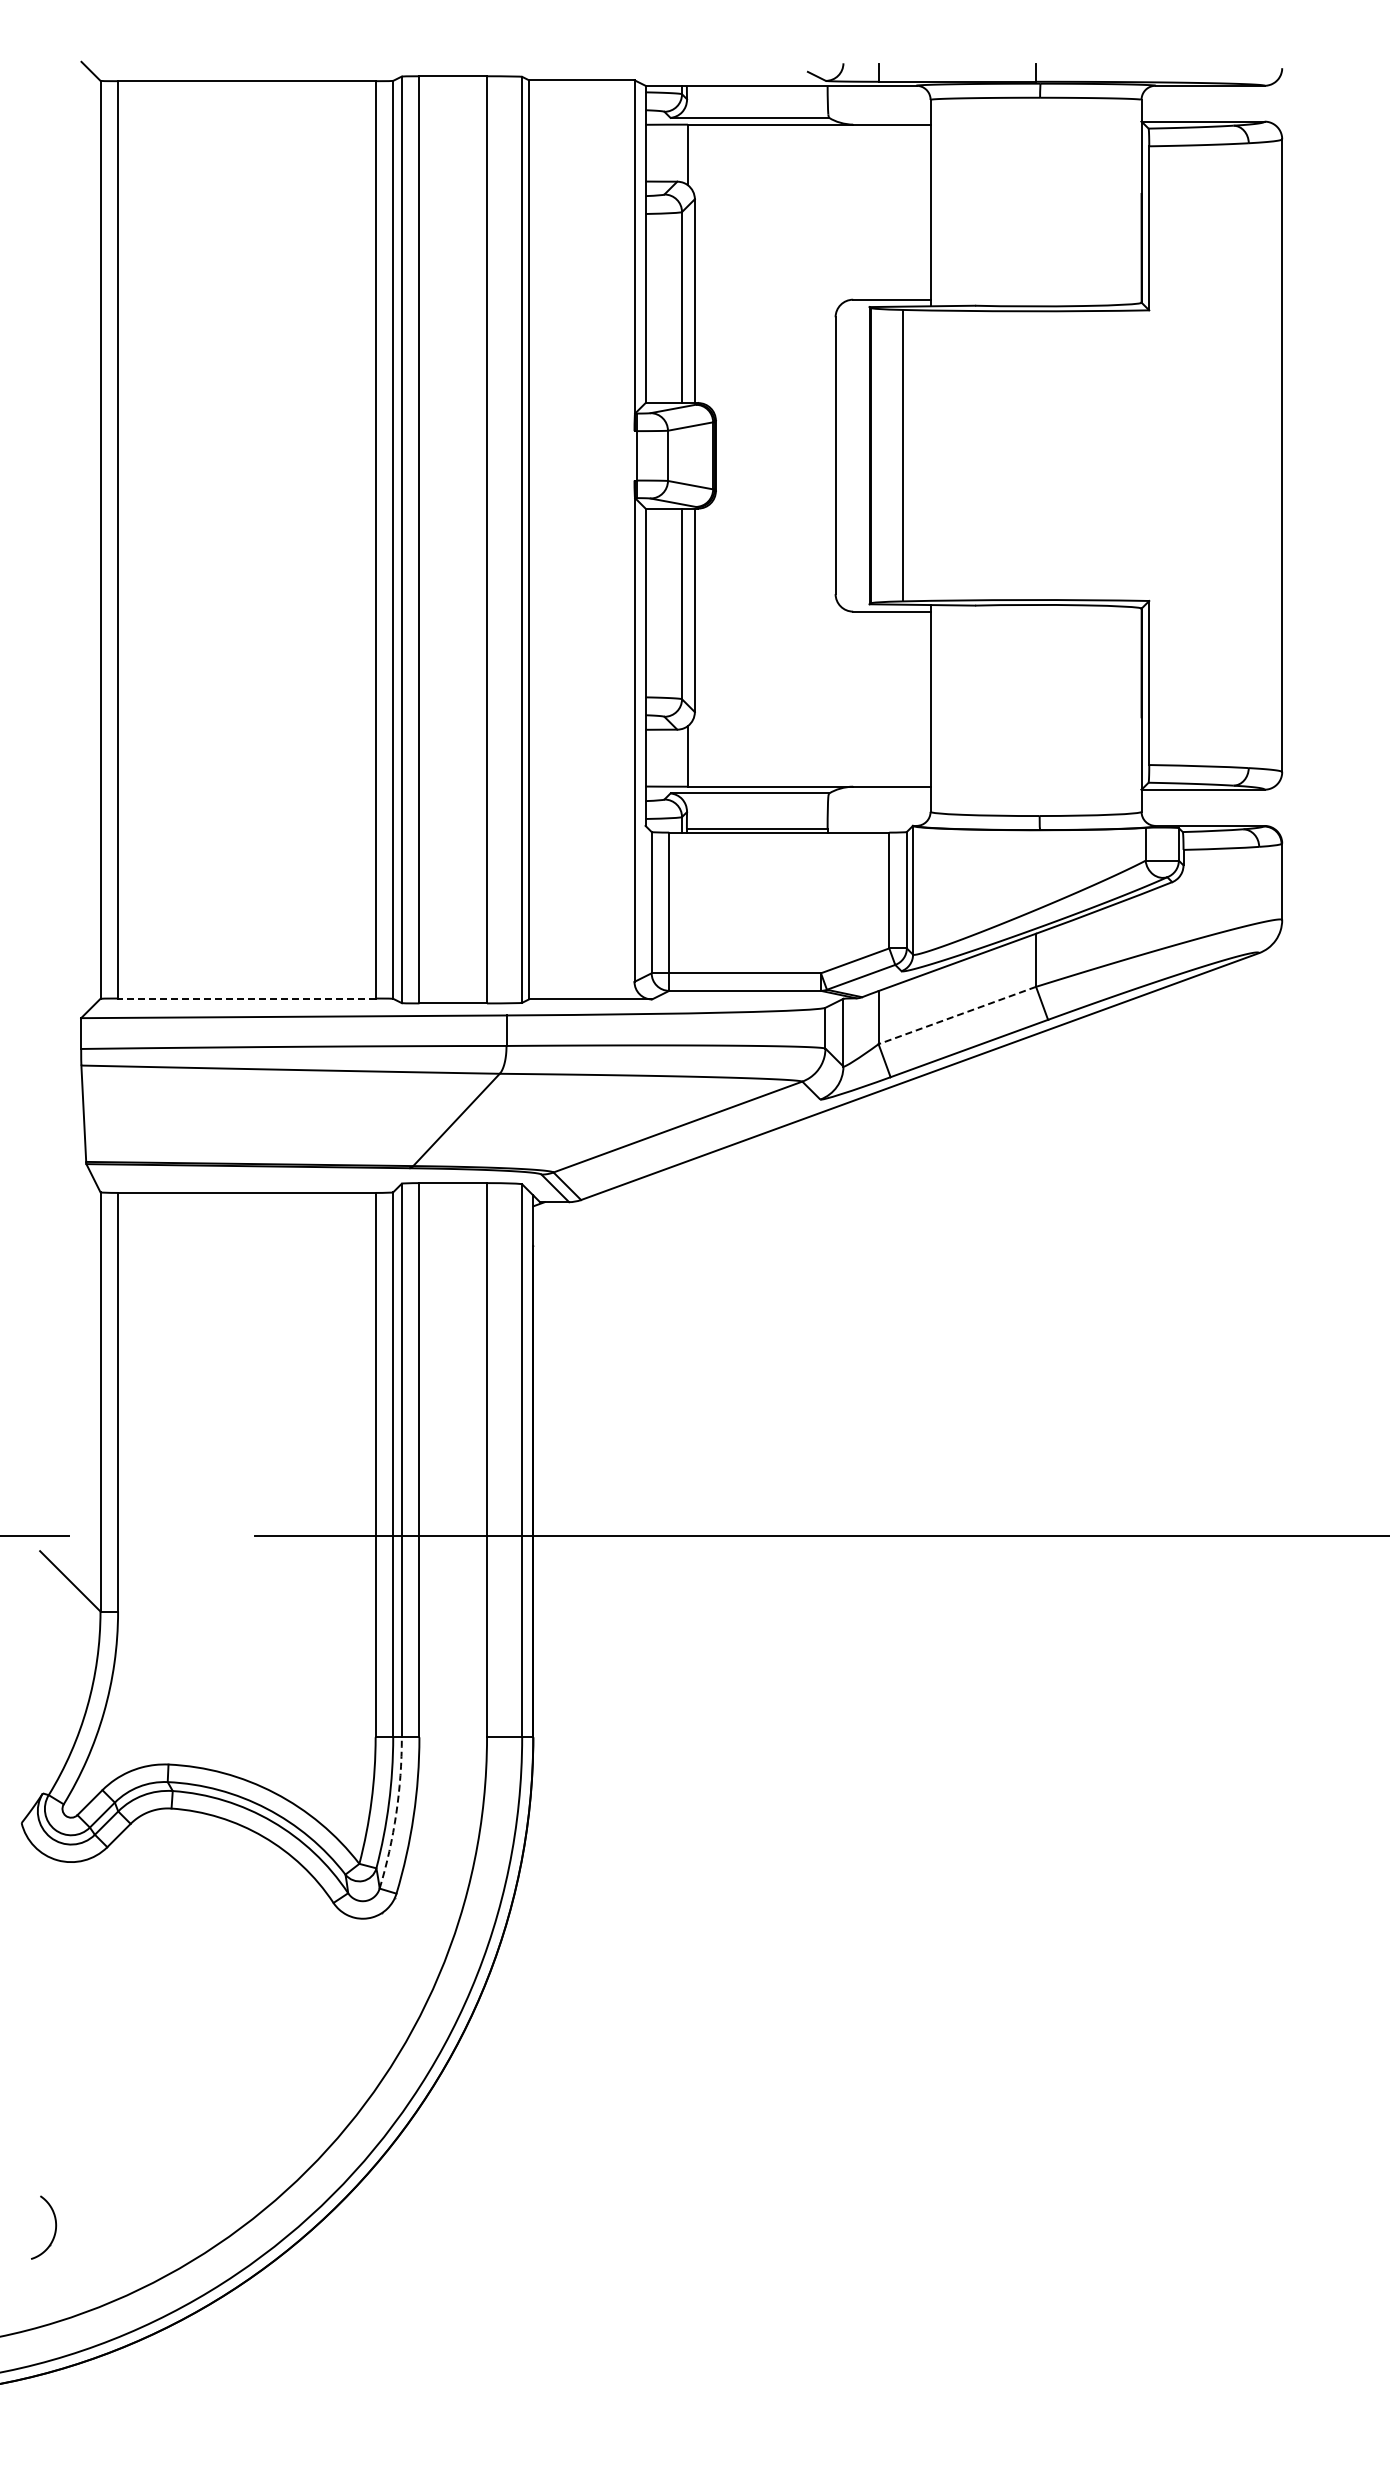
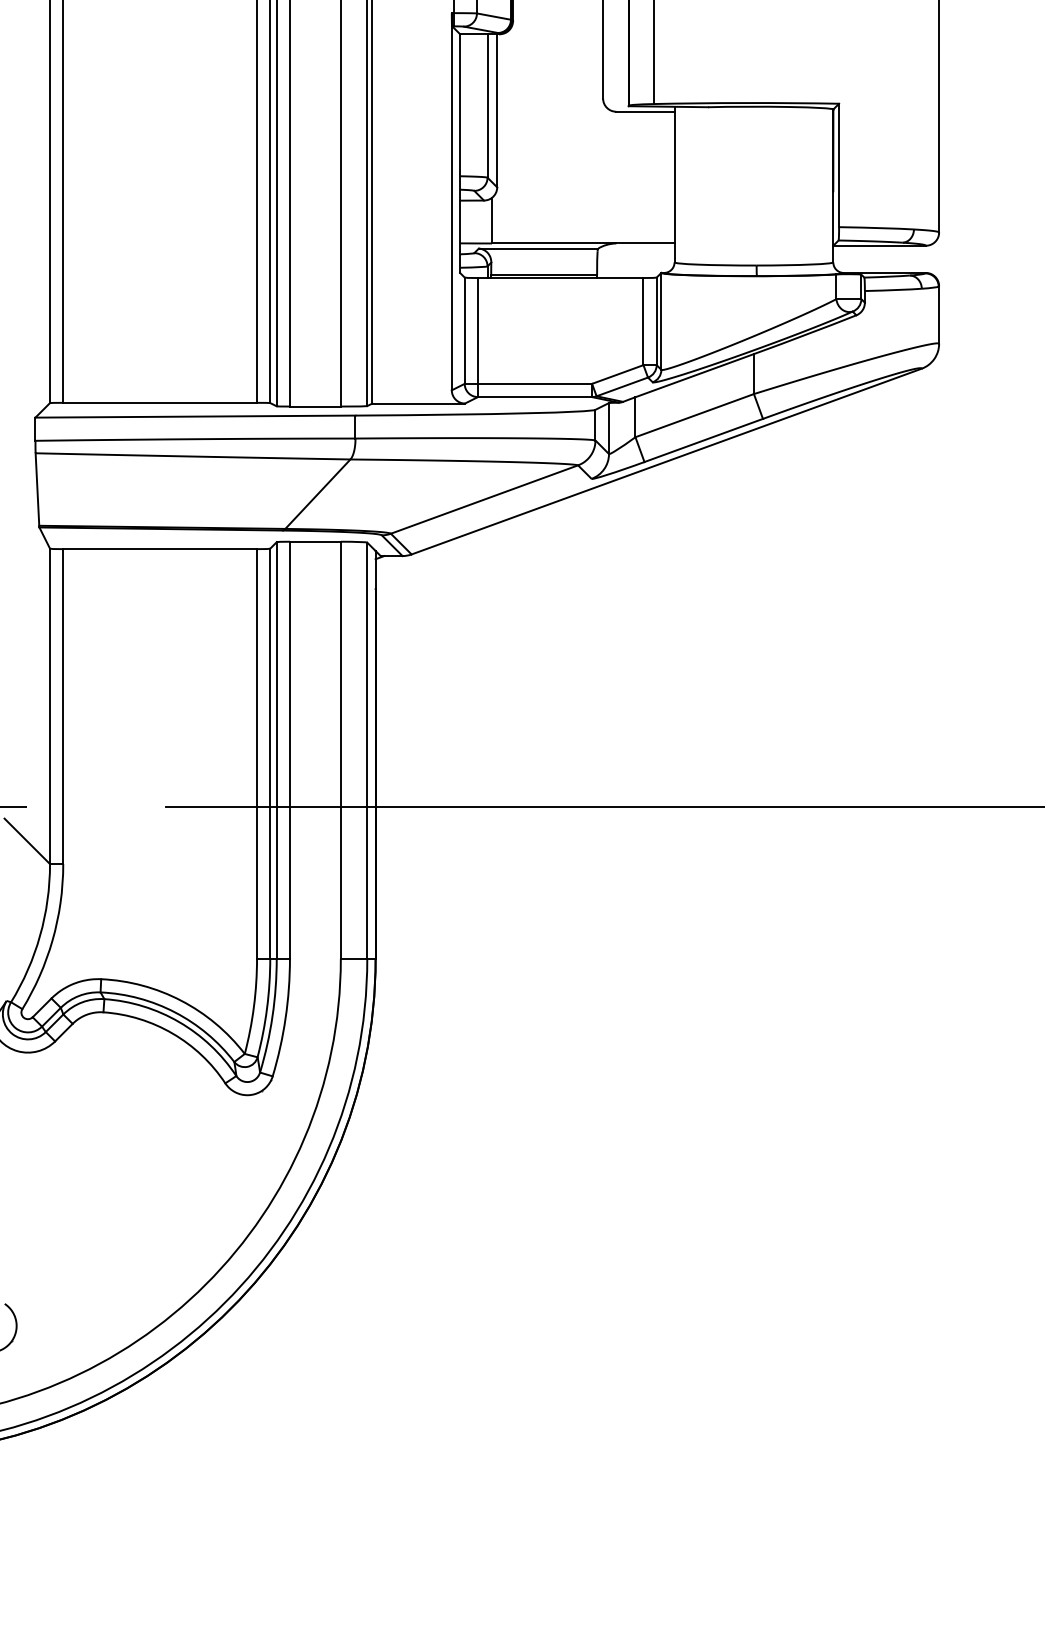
line: (246, 998) -> (159, 402), dashed -> solid
line: (957, 1015) -> (694, 415), dashed -> solid
arc: (396, 1813) -> (272, 1016), dashed -> solid

